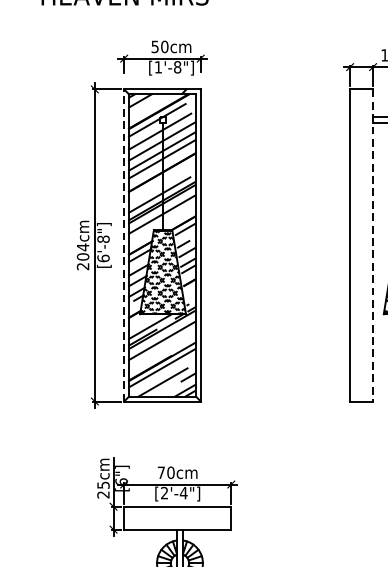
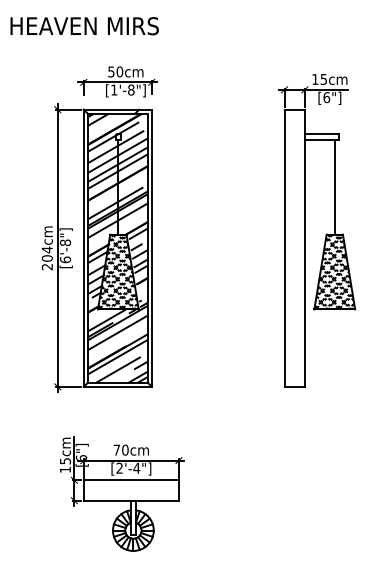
line: (123, 245) -> (83, 248), dashed -> solid
line: (372, 245) -> (304, 248), dashed -> solid
text: (102, 494) -> (64, 469), 25cm -> 15cm

